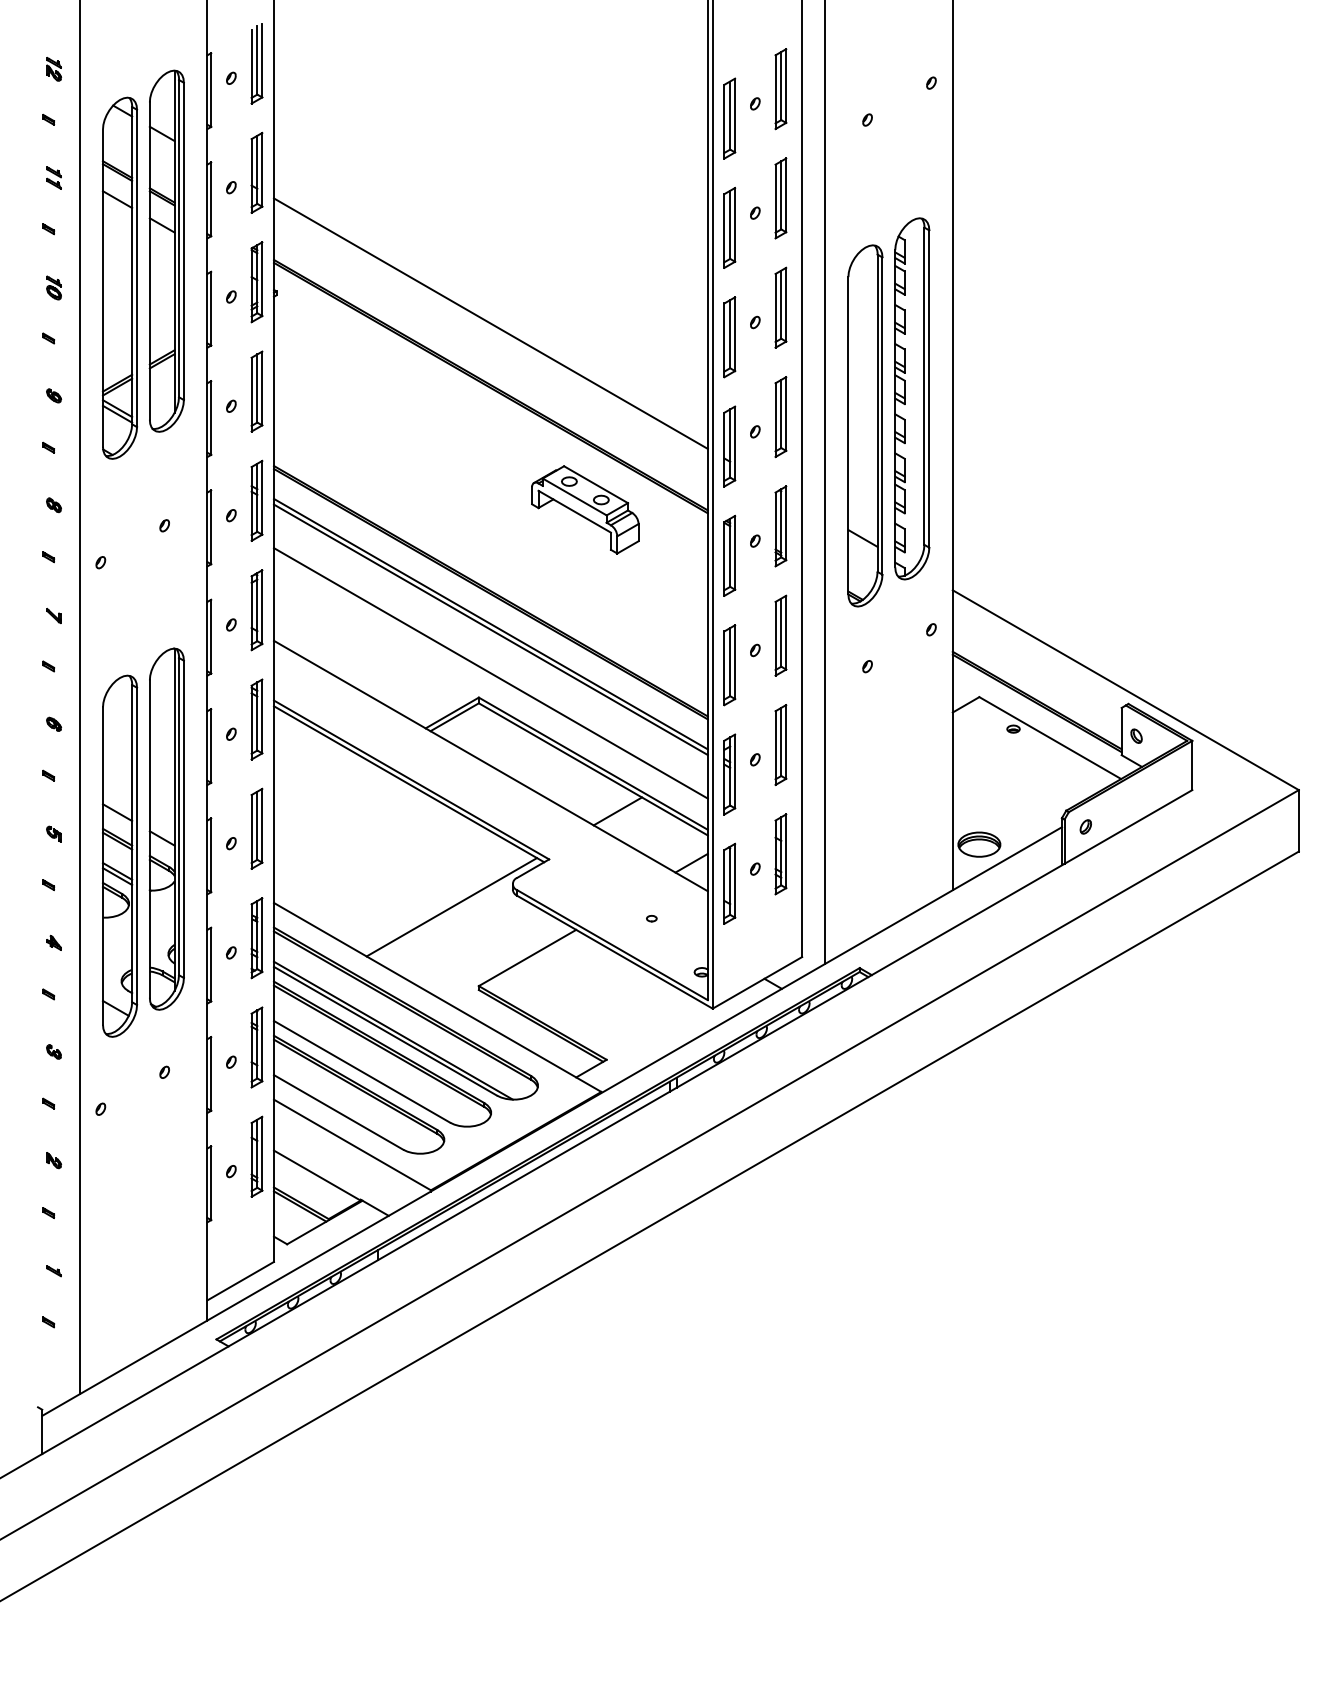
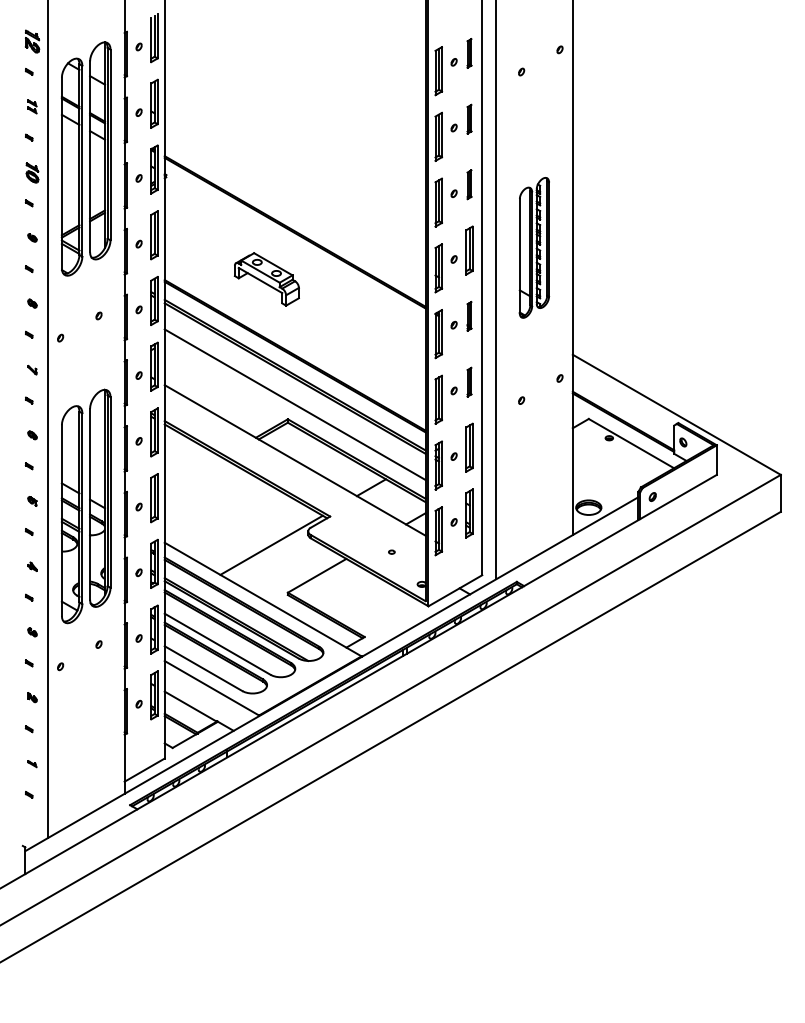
part: (54, 69) -> (32, 41), size x1.6
part: (780, 89) -> (469, 53), size x0.6
part: (780, 198) -> (469, 119), size x0.6
part: (54, 287) -> (32, 172), size x1.4
part: (780, 307) -> (469, 184), size x0.6
line: (489, 323) -> (294, 194), removed
part: (889, 411) -> (534, 247), size x0.6
part: (584, 510) -> (266, 279), moved
part: (780, 526) -> (469, 316), size x0.6
part: (780, 636) -> (469, 382), size x0.6

